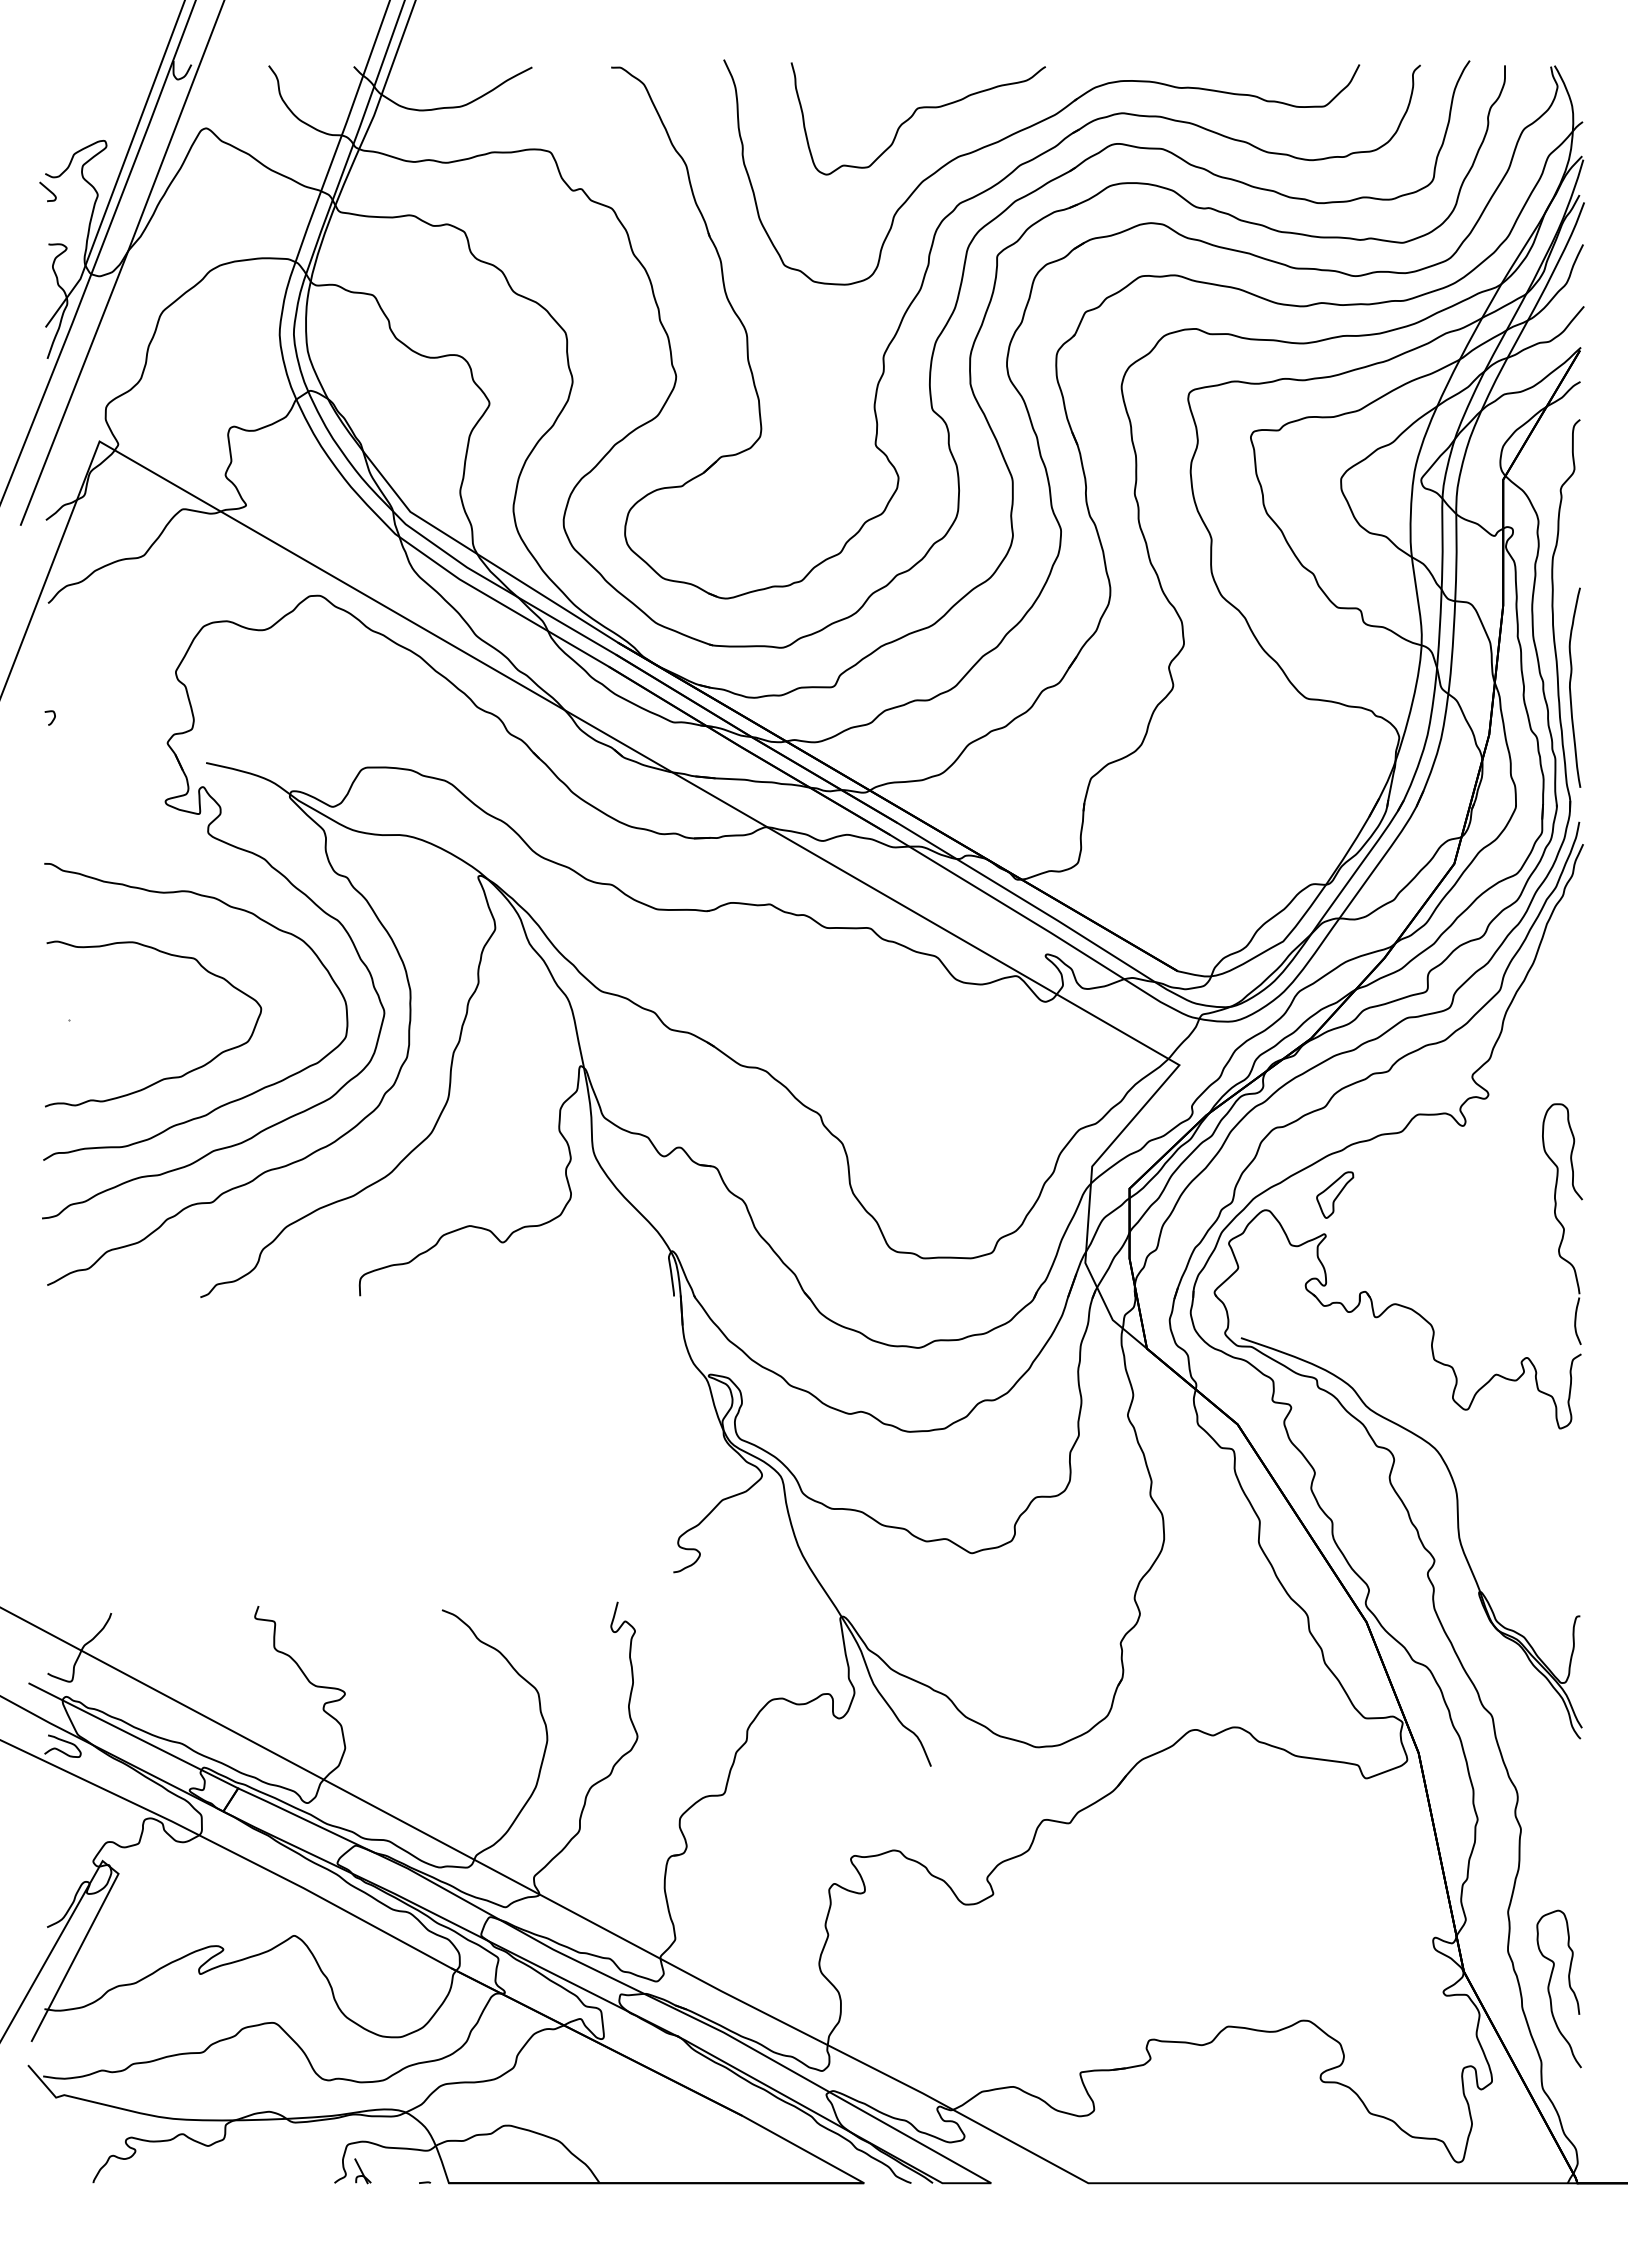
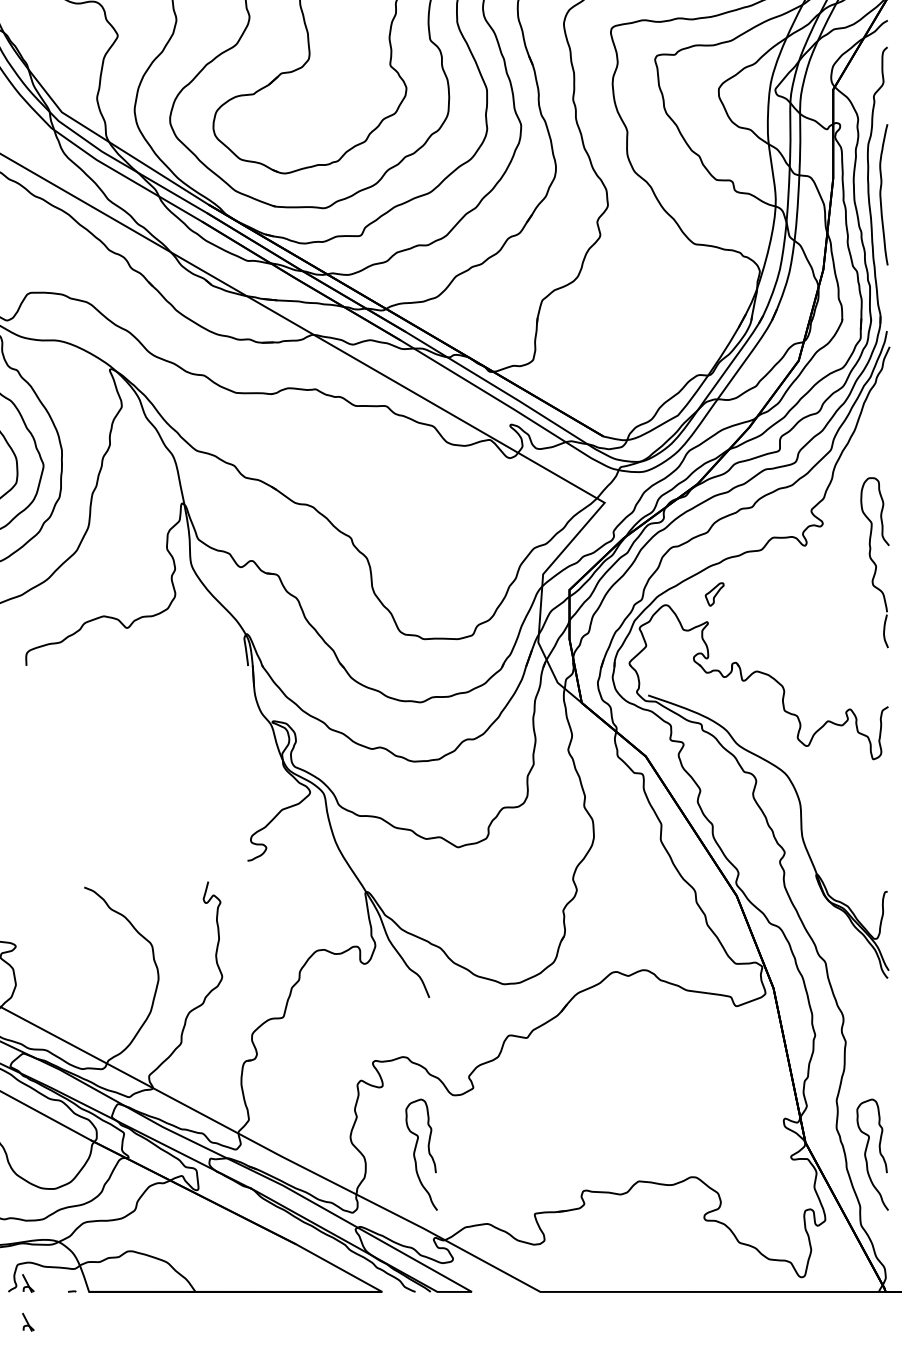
curve: (1570, 687) -> (880, 194), moved
part: (1335, 1194) -> (714, 594), size x0.7
part: (1562, 1223) -> (875, 562), moved
curve: (910, 1988) -> (414, 1154), added
part: (362, 2226) -> (28, 1322), added

